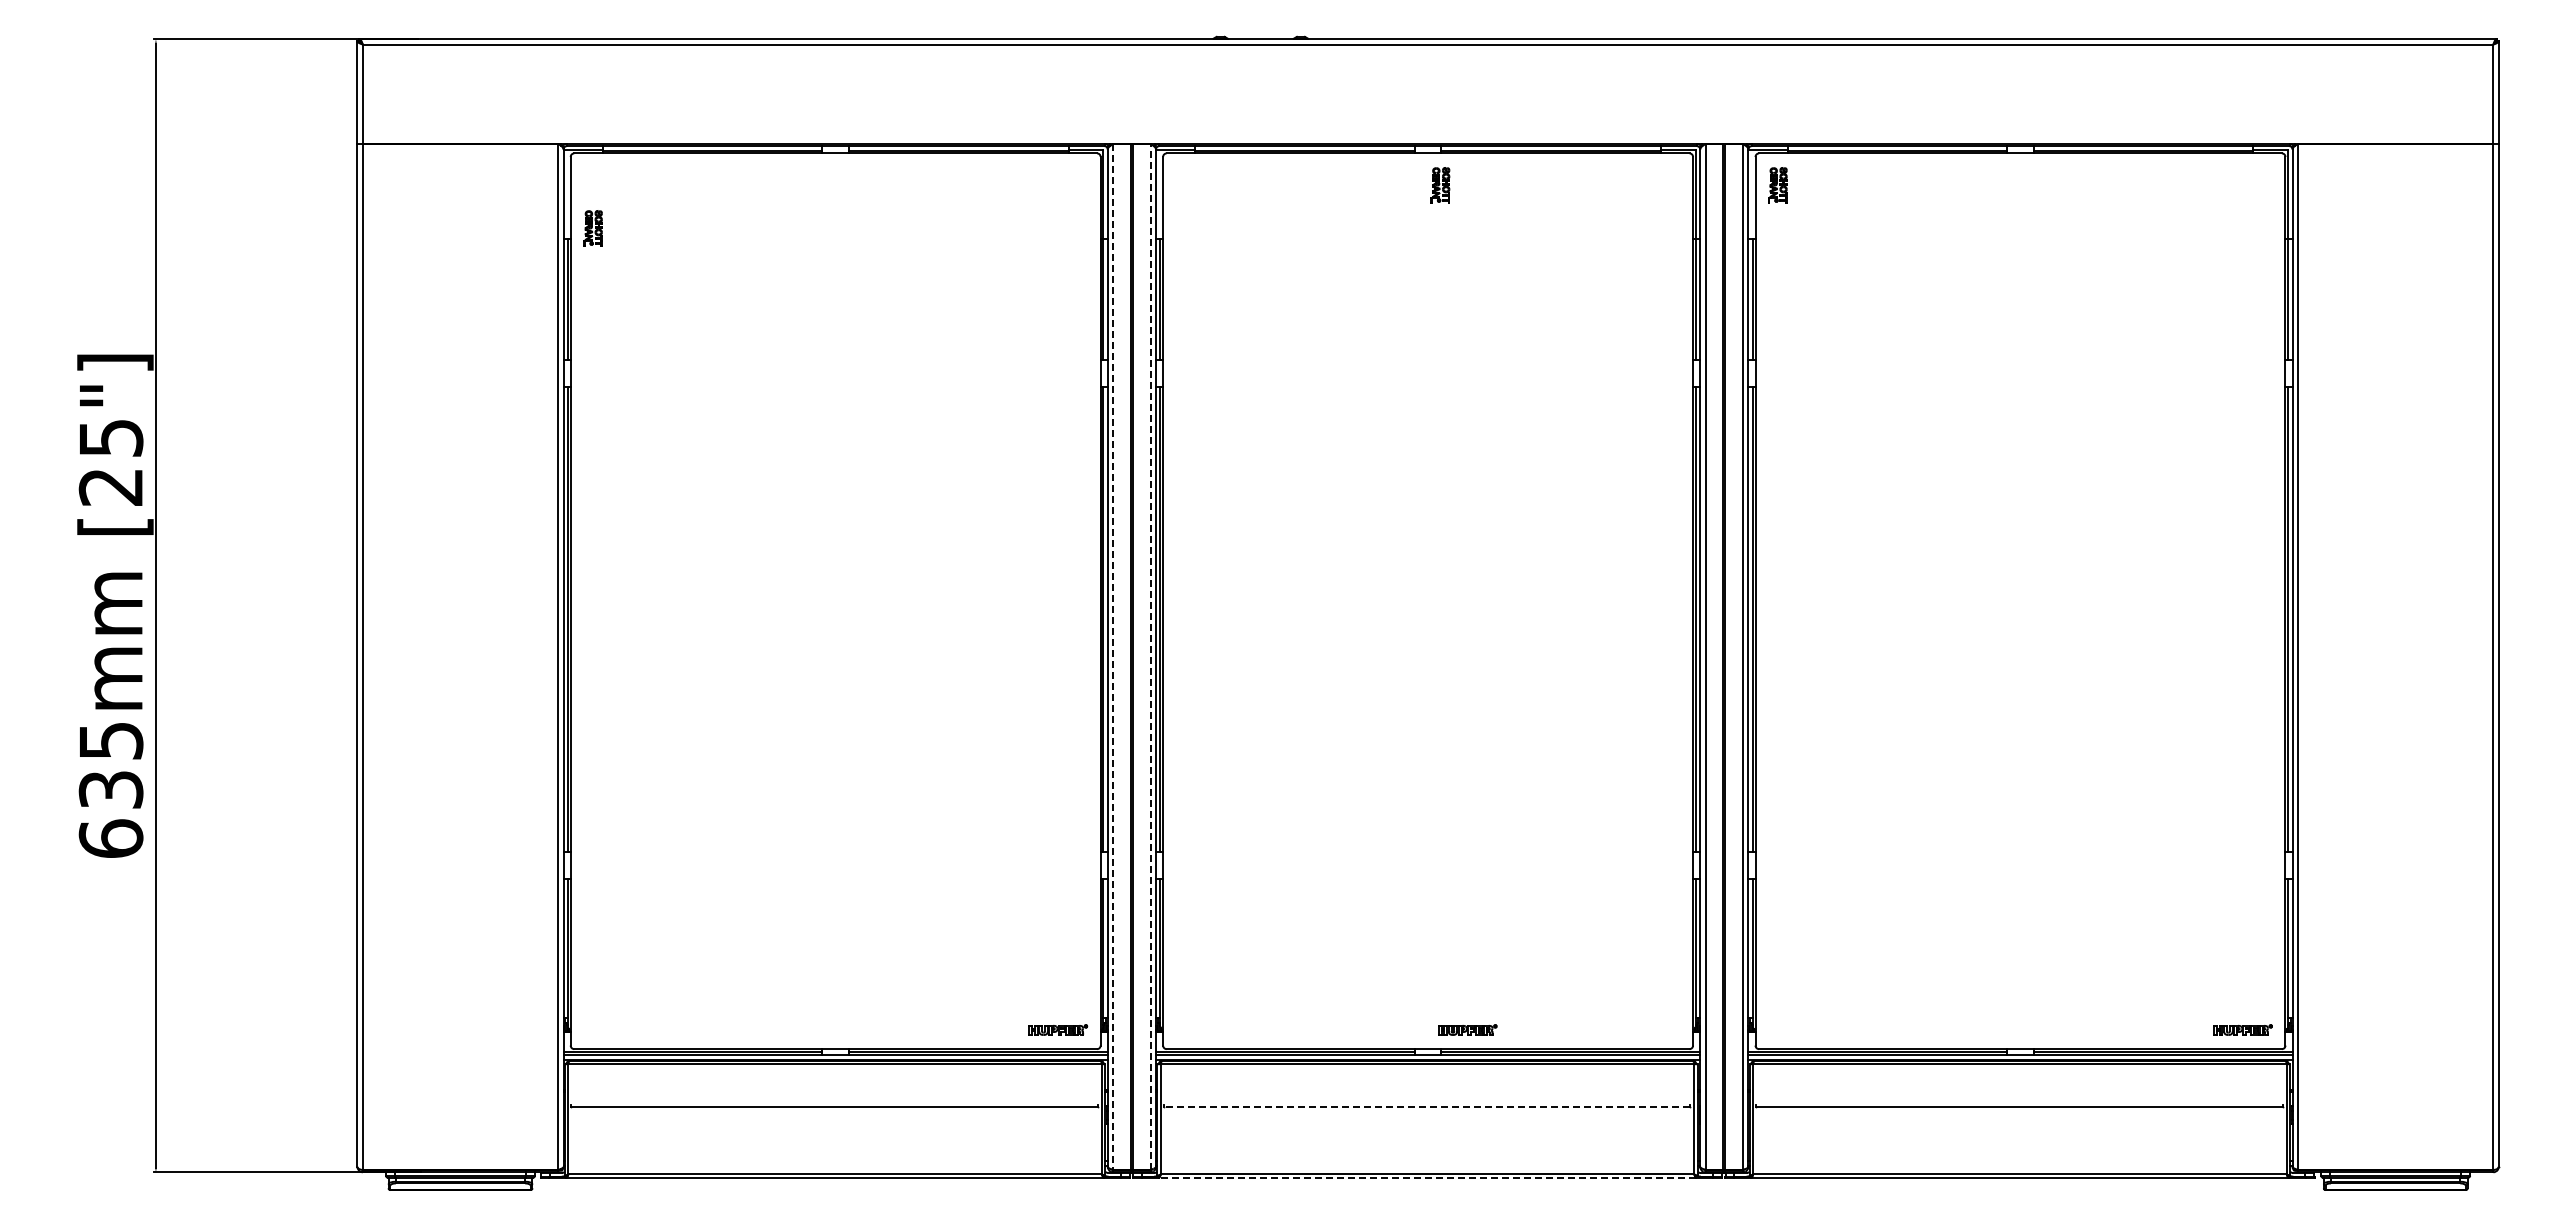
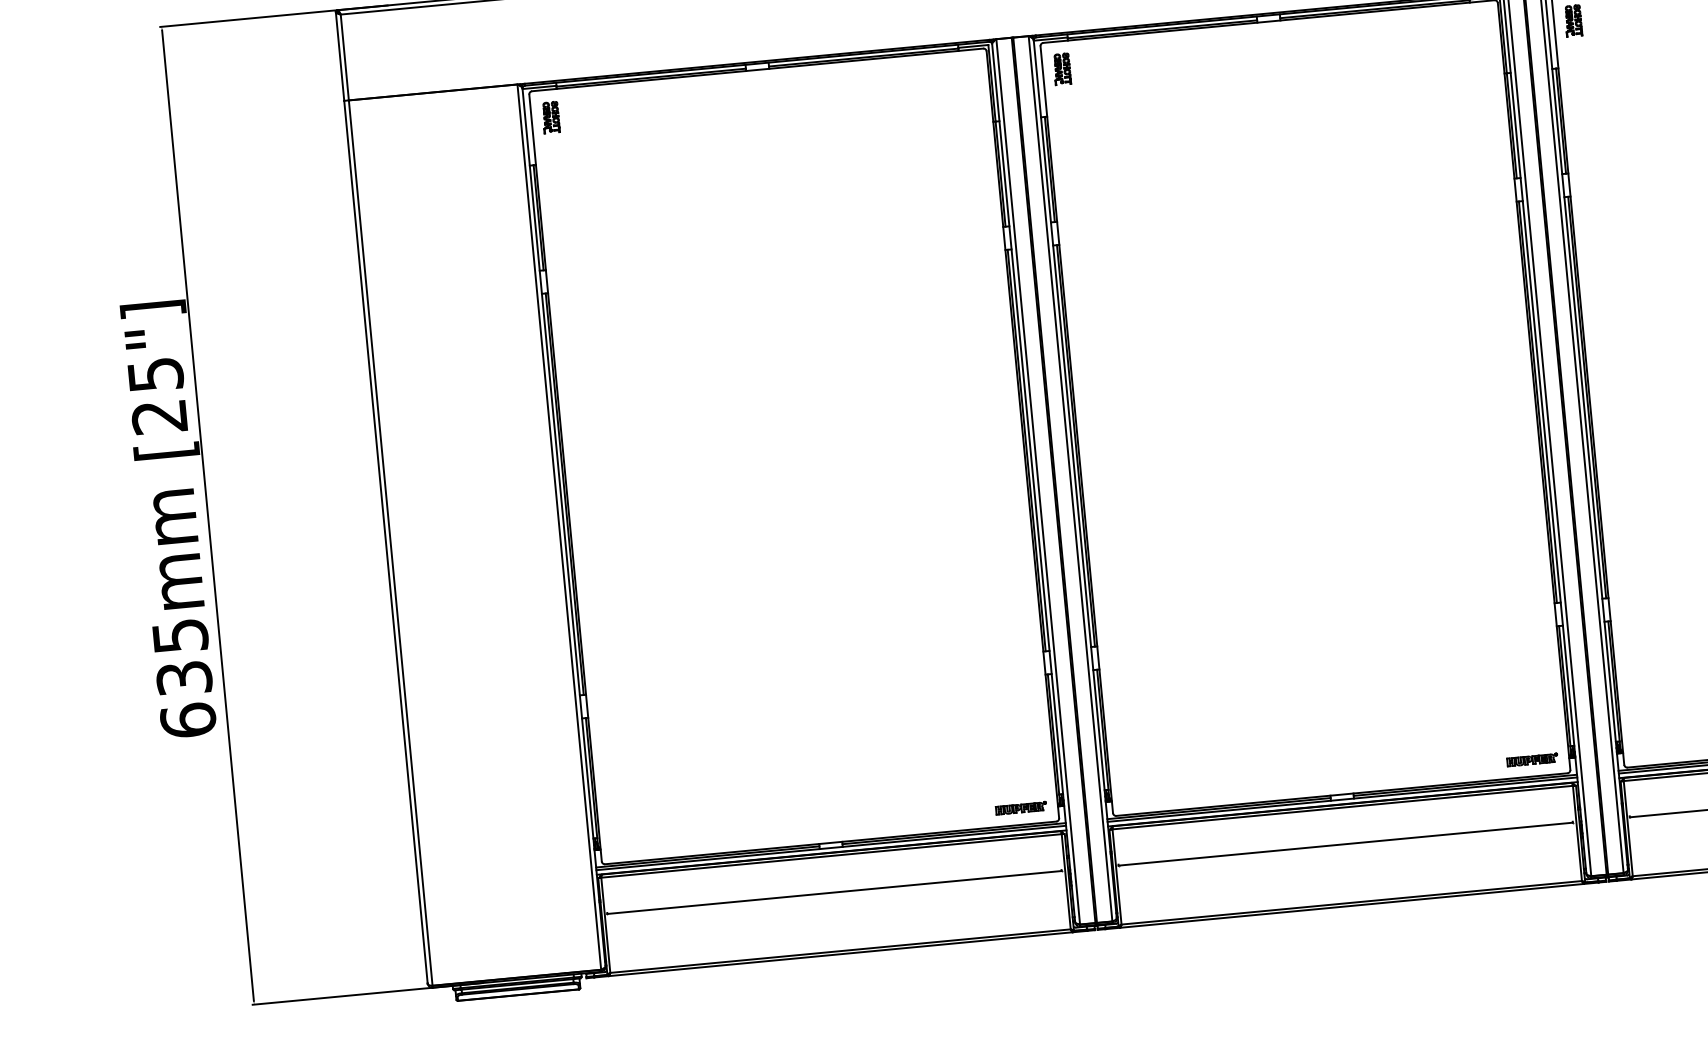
part: (1440, 185) -> (1062, 69), moved
part: (592, 228) -> (550, 117), moved
line: (1113, 656) -> (1038, 481), dashed -> solid
line: (1150, 656) -> (1070, 478), dashed -> solid
part: (1467, 1029) -> (1532, 759), moved
line: (1426, 1106) -> (1345, 844), dashed -> solid
line: (1427, 1178) -> (1352, 906), dashed -> solid

